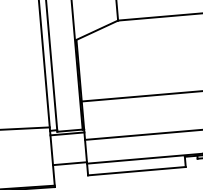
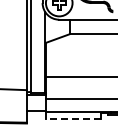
line: (135, 171) -> (72, 118), solid -> dashed

